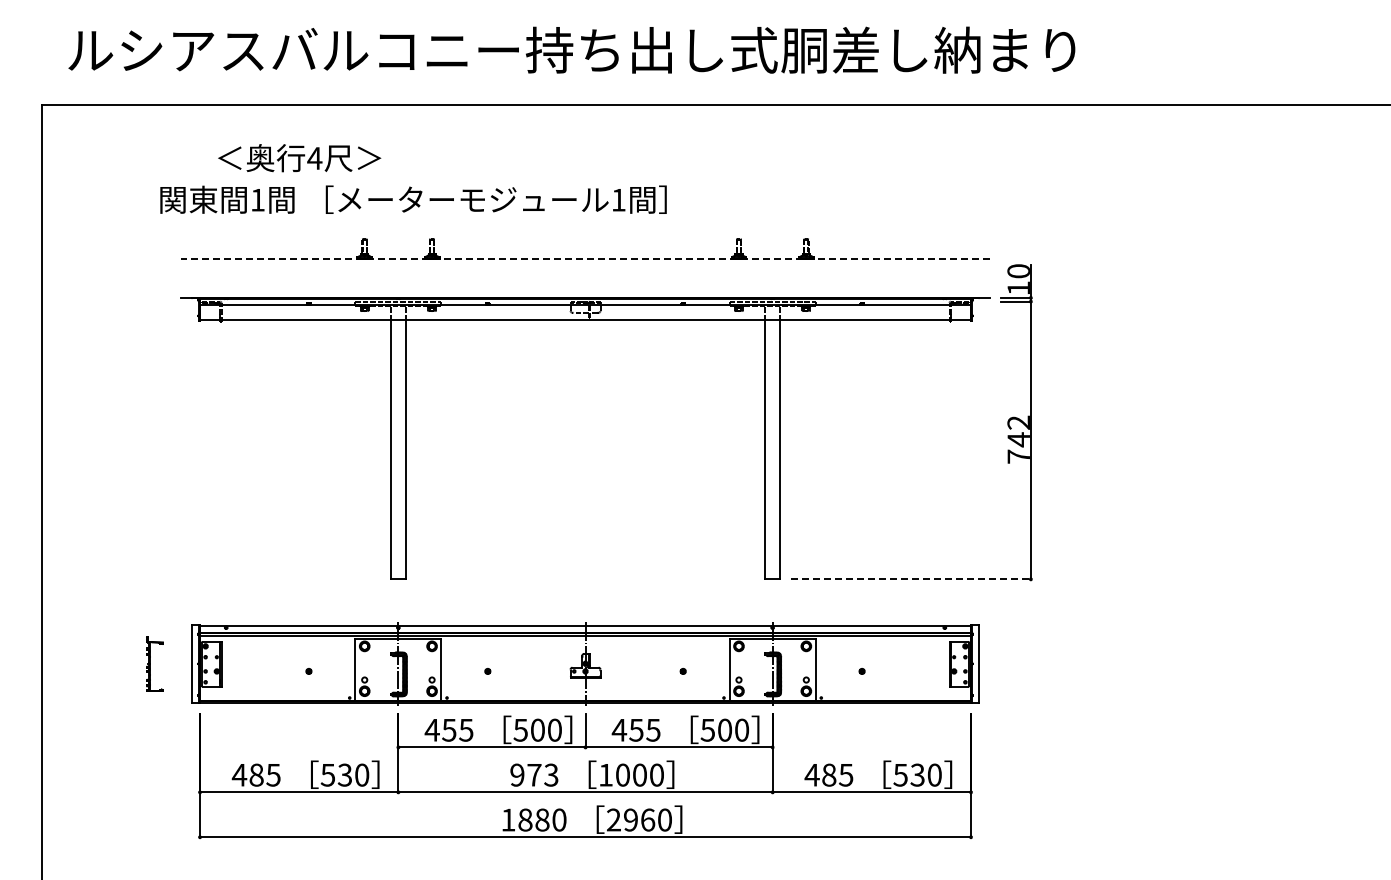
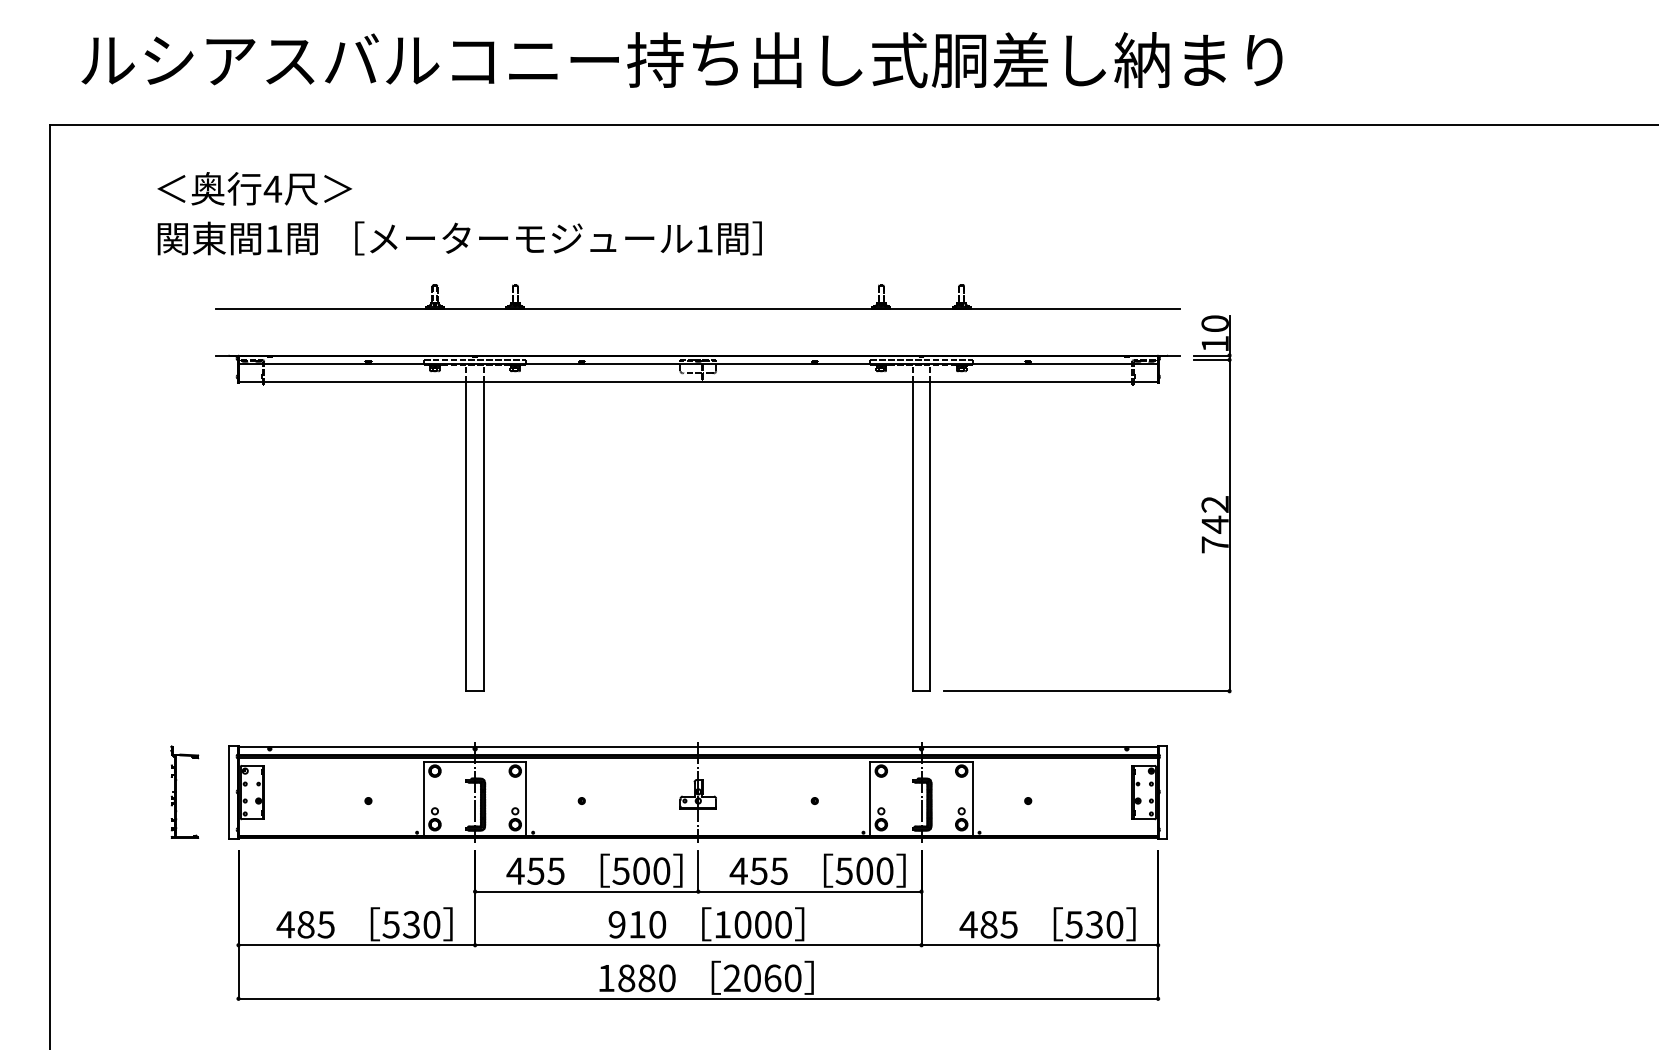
text: (299, 158) -> (254, 189), moved
text: (413, 199) -> (459, 238), moved
line: (585, 258) -> (698, 308), dashed -> solid
line: (911, 579) -> (1087, 691), dashed -> solid
part: (154, 663) -> (184, 791), size x1.43
text: (542, 774) -> (647, 923), 973 -> 910
text: (630, 819) -> (751, 977), 2960 -> 2060

